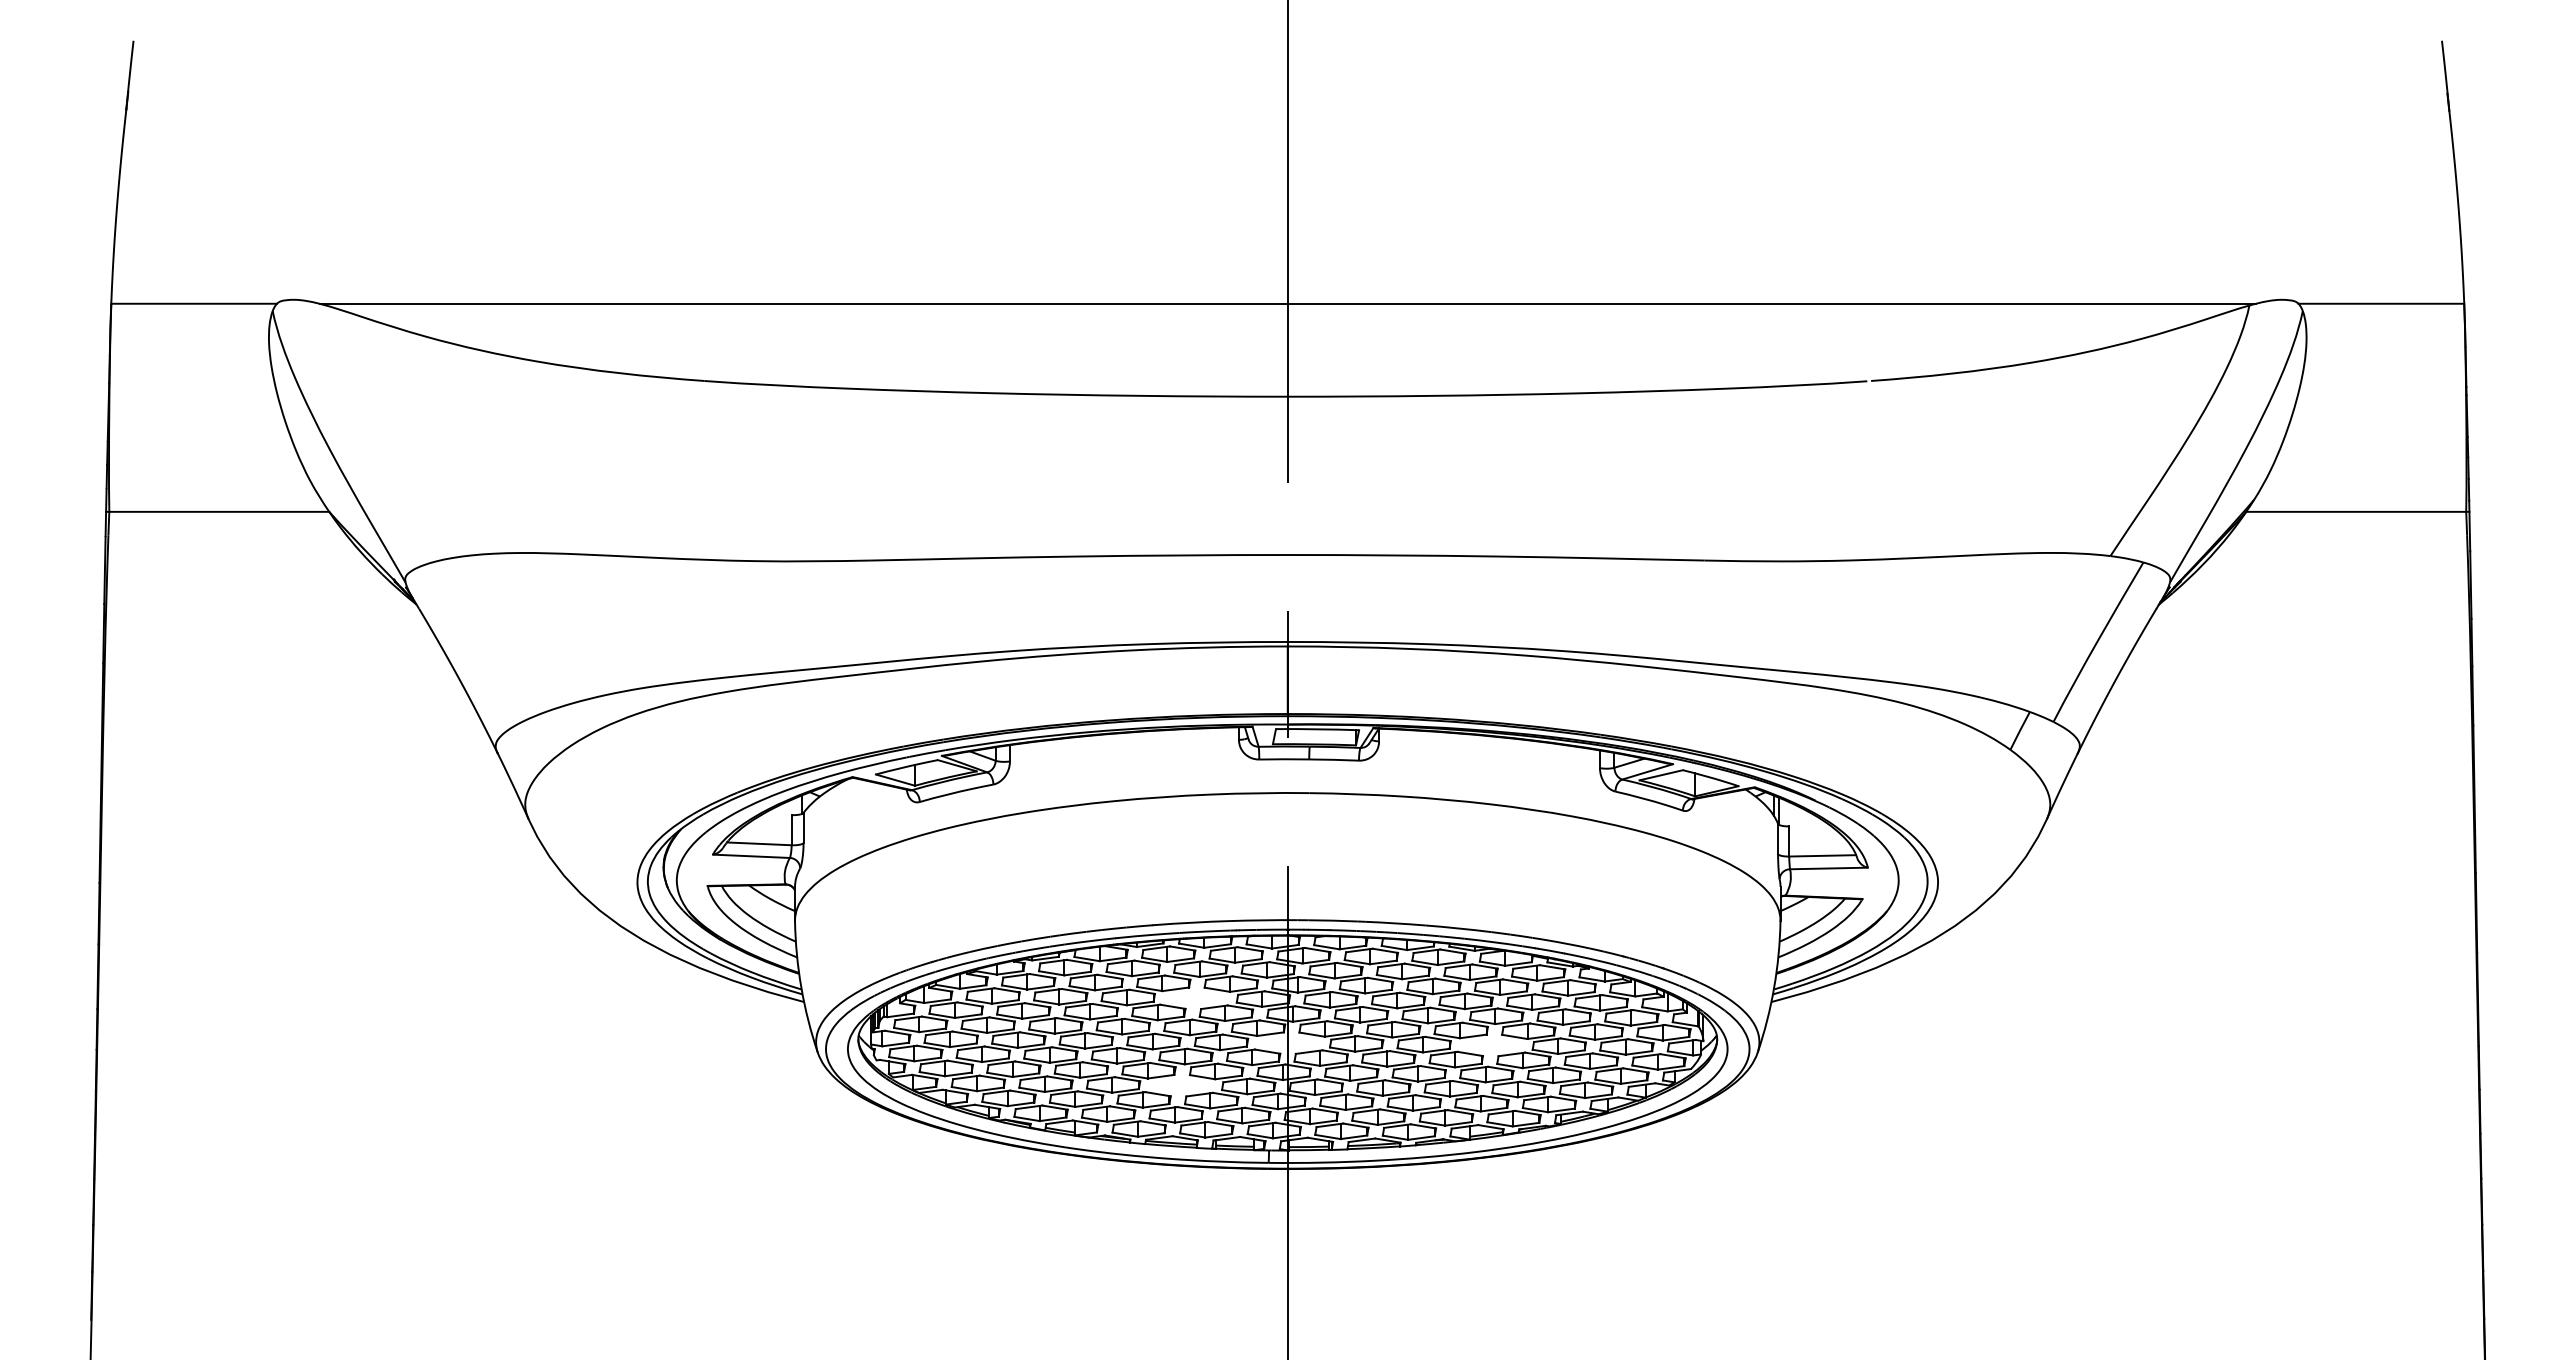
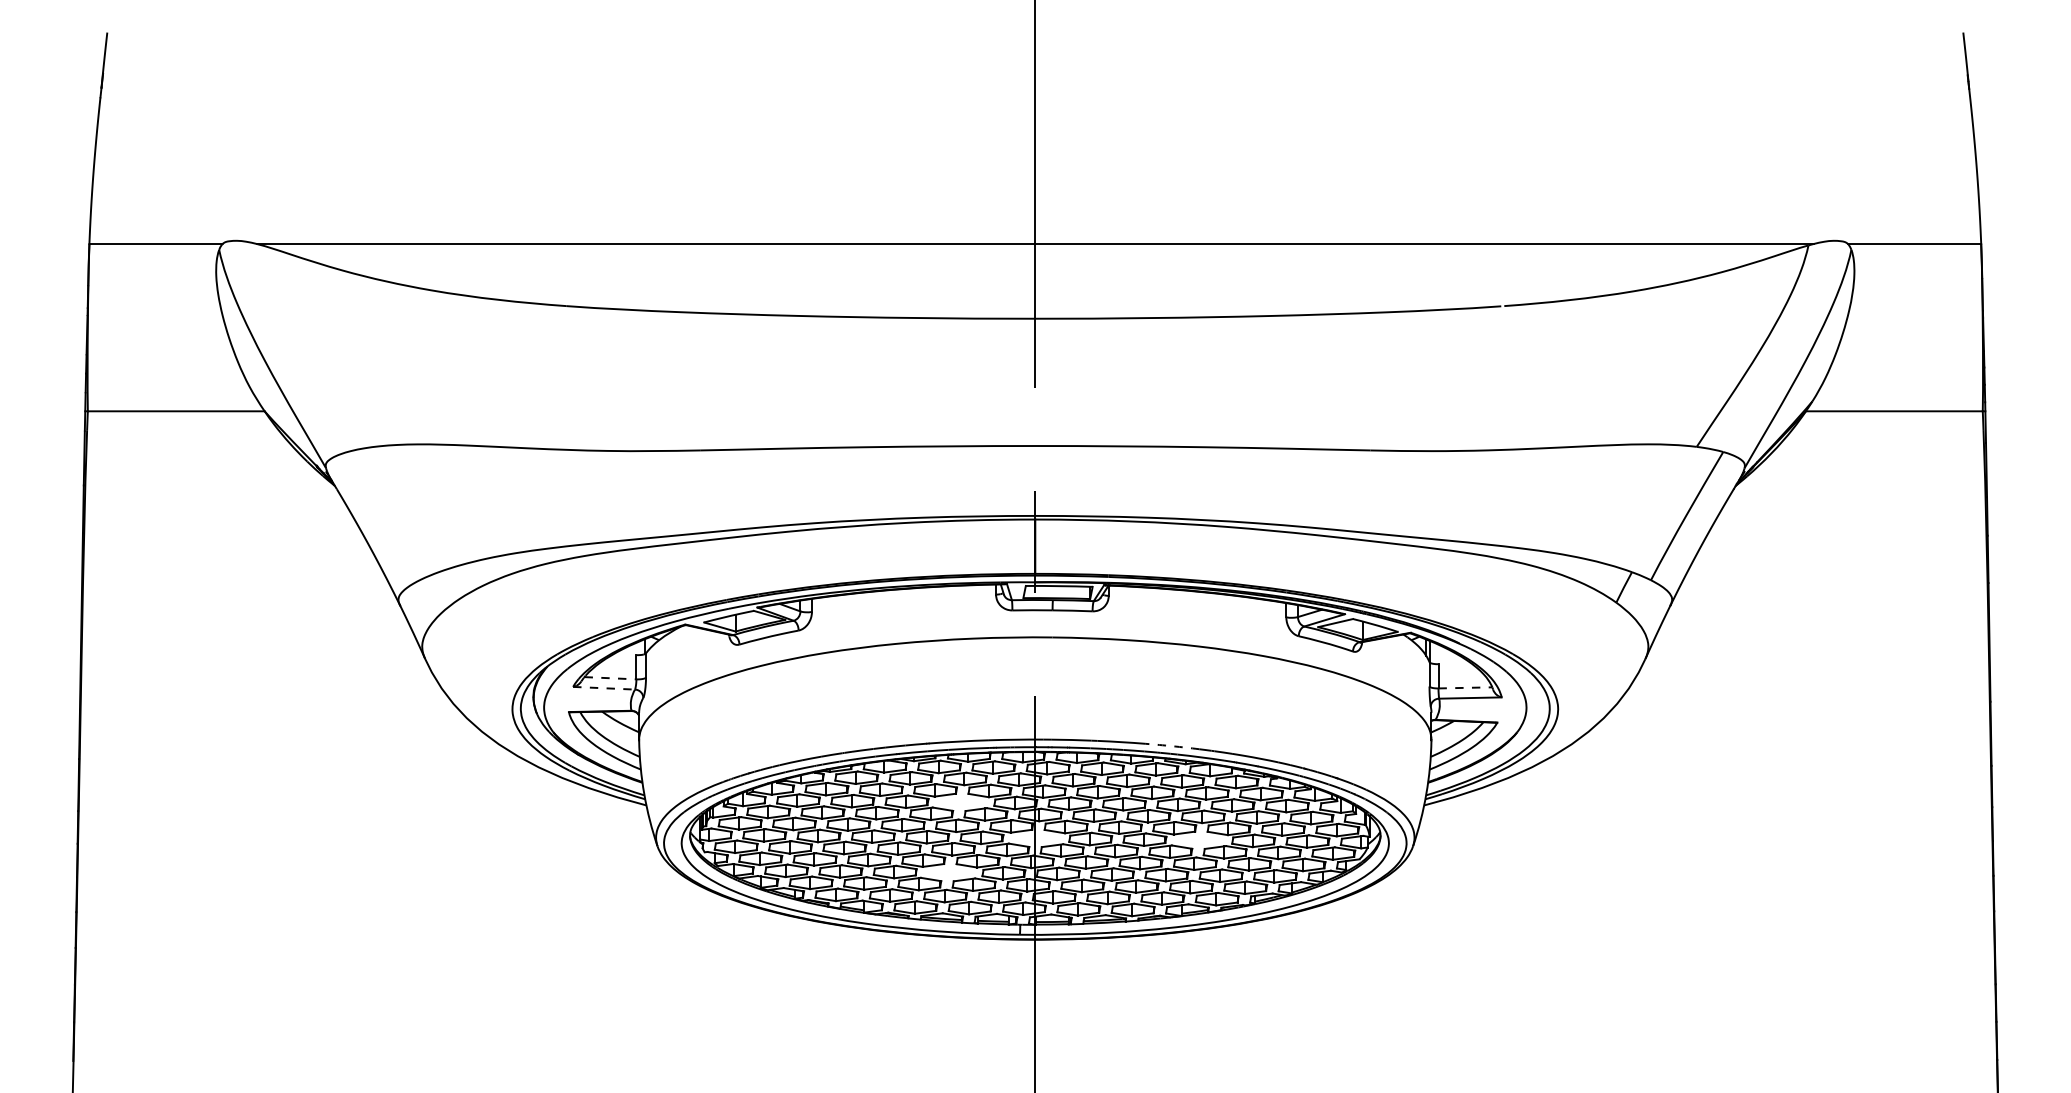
line: (759, 843) -> (610, 677), solid -> dashed
line: (1823, 855) -> (1466, 687), solid -> dashed
line: (751, 856) -> (604, 688), solid -> dashed
arc: (1458, 928) -> (1172, 746), solid -> dashed

